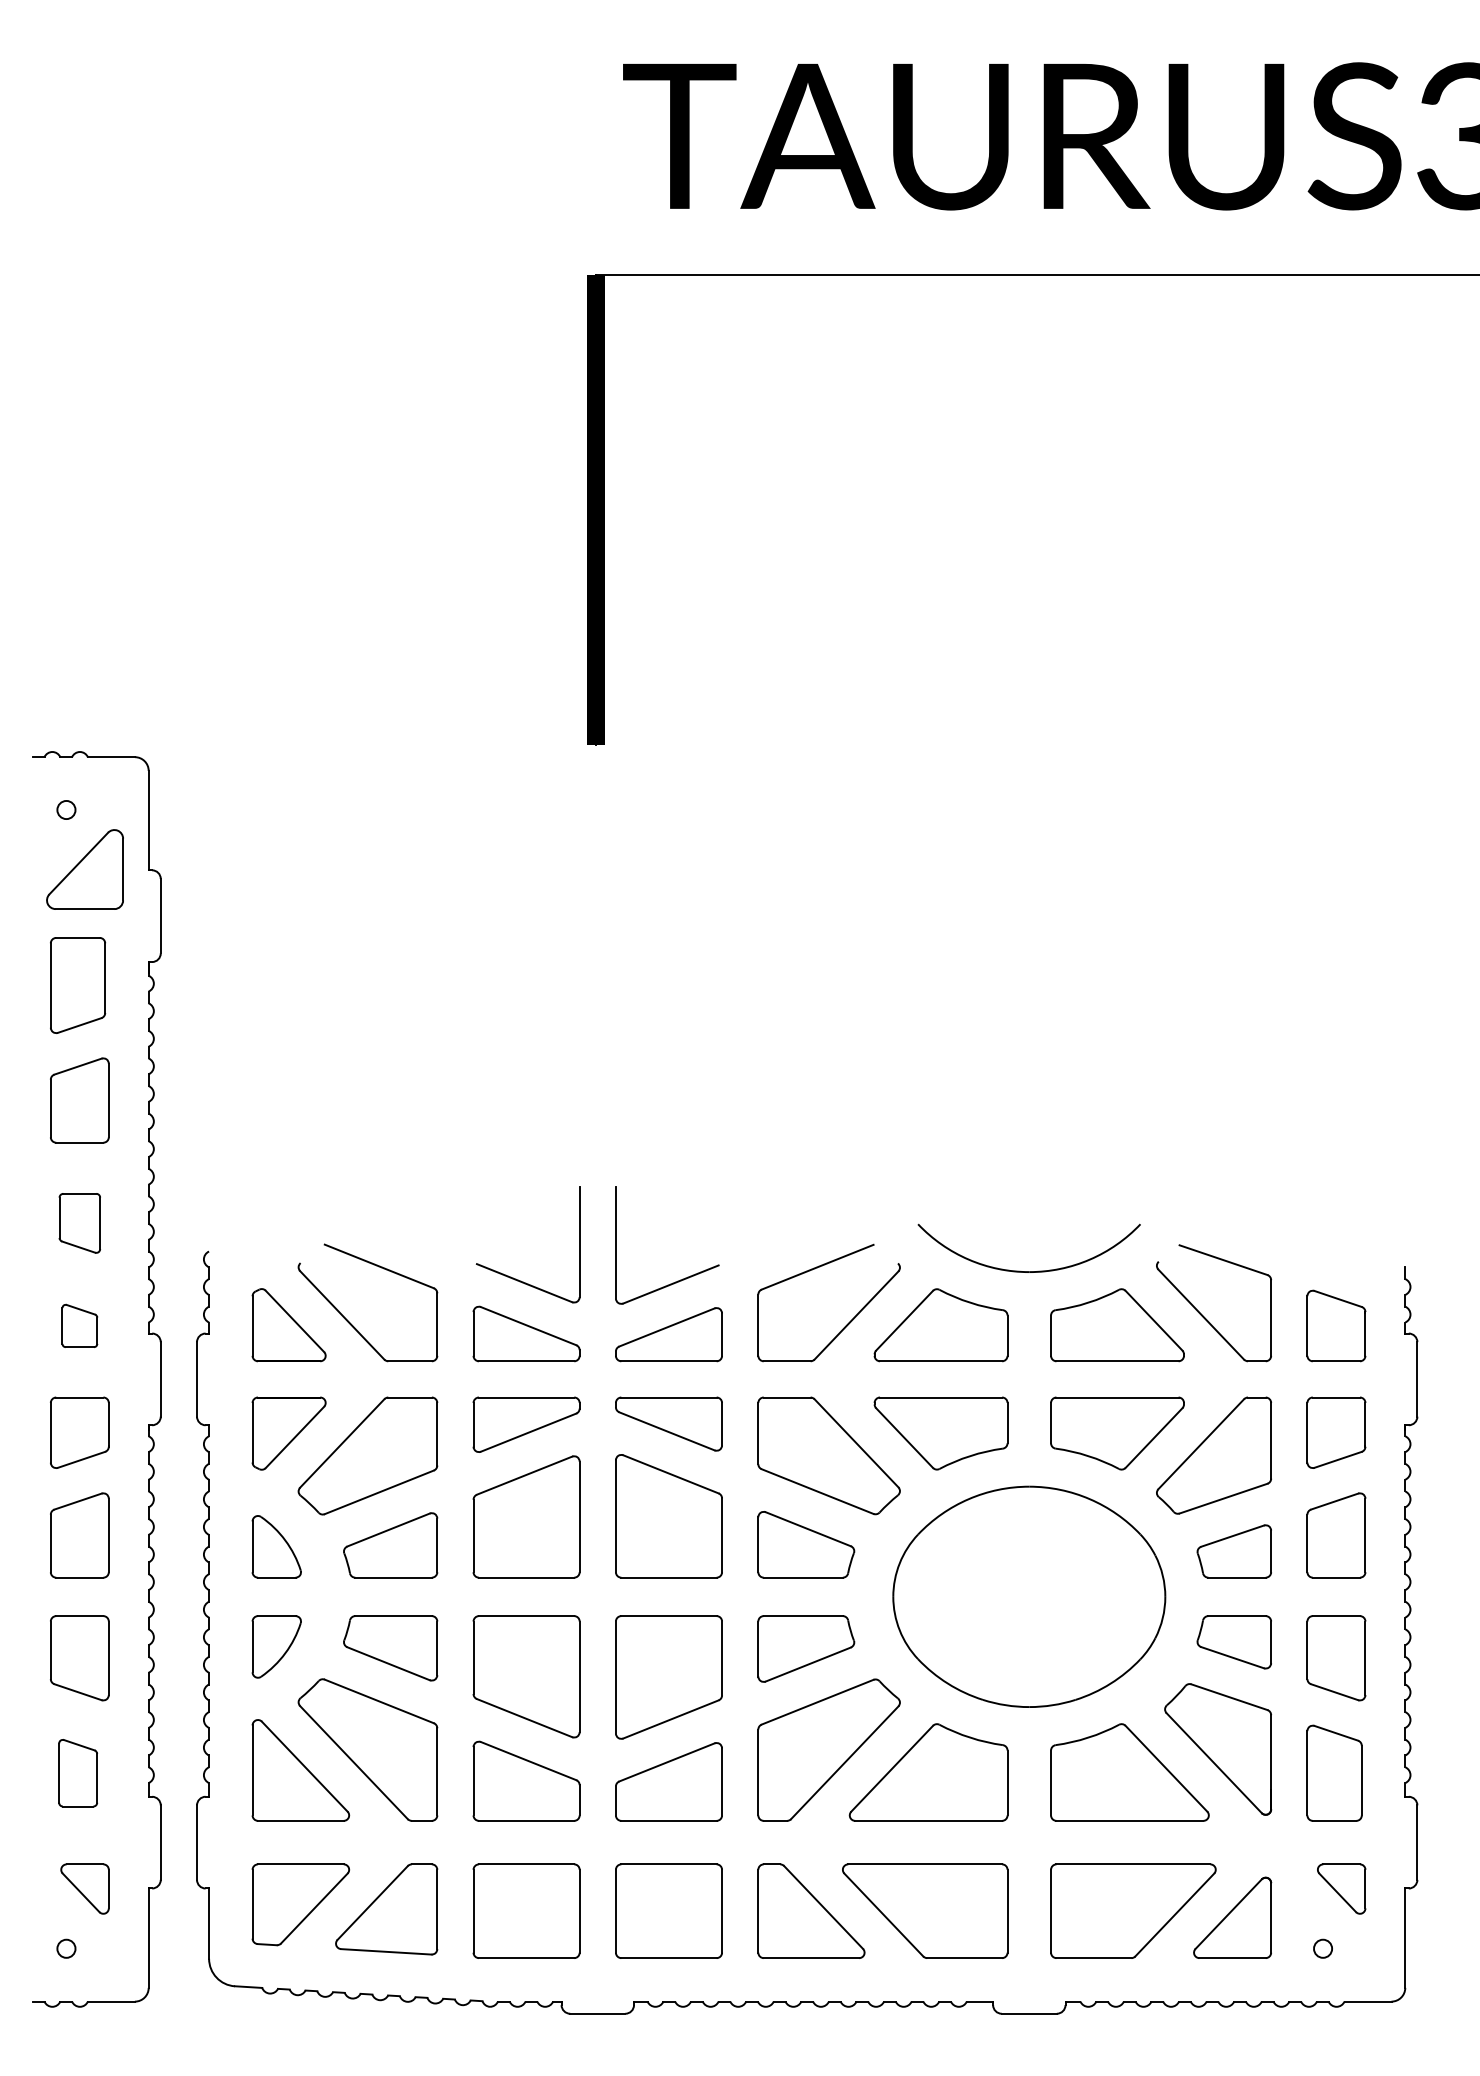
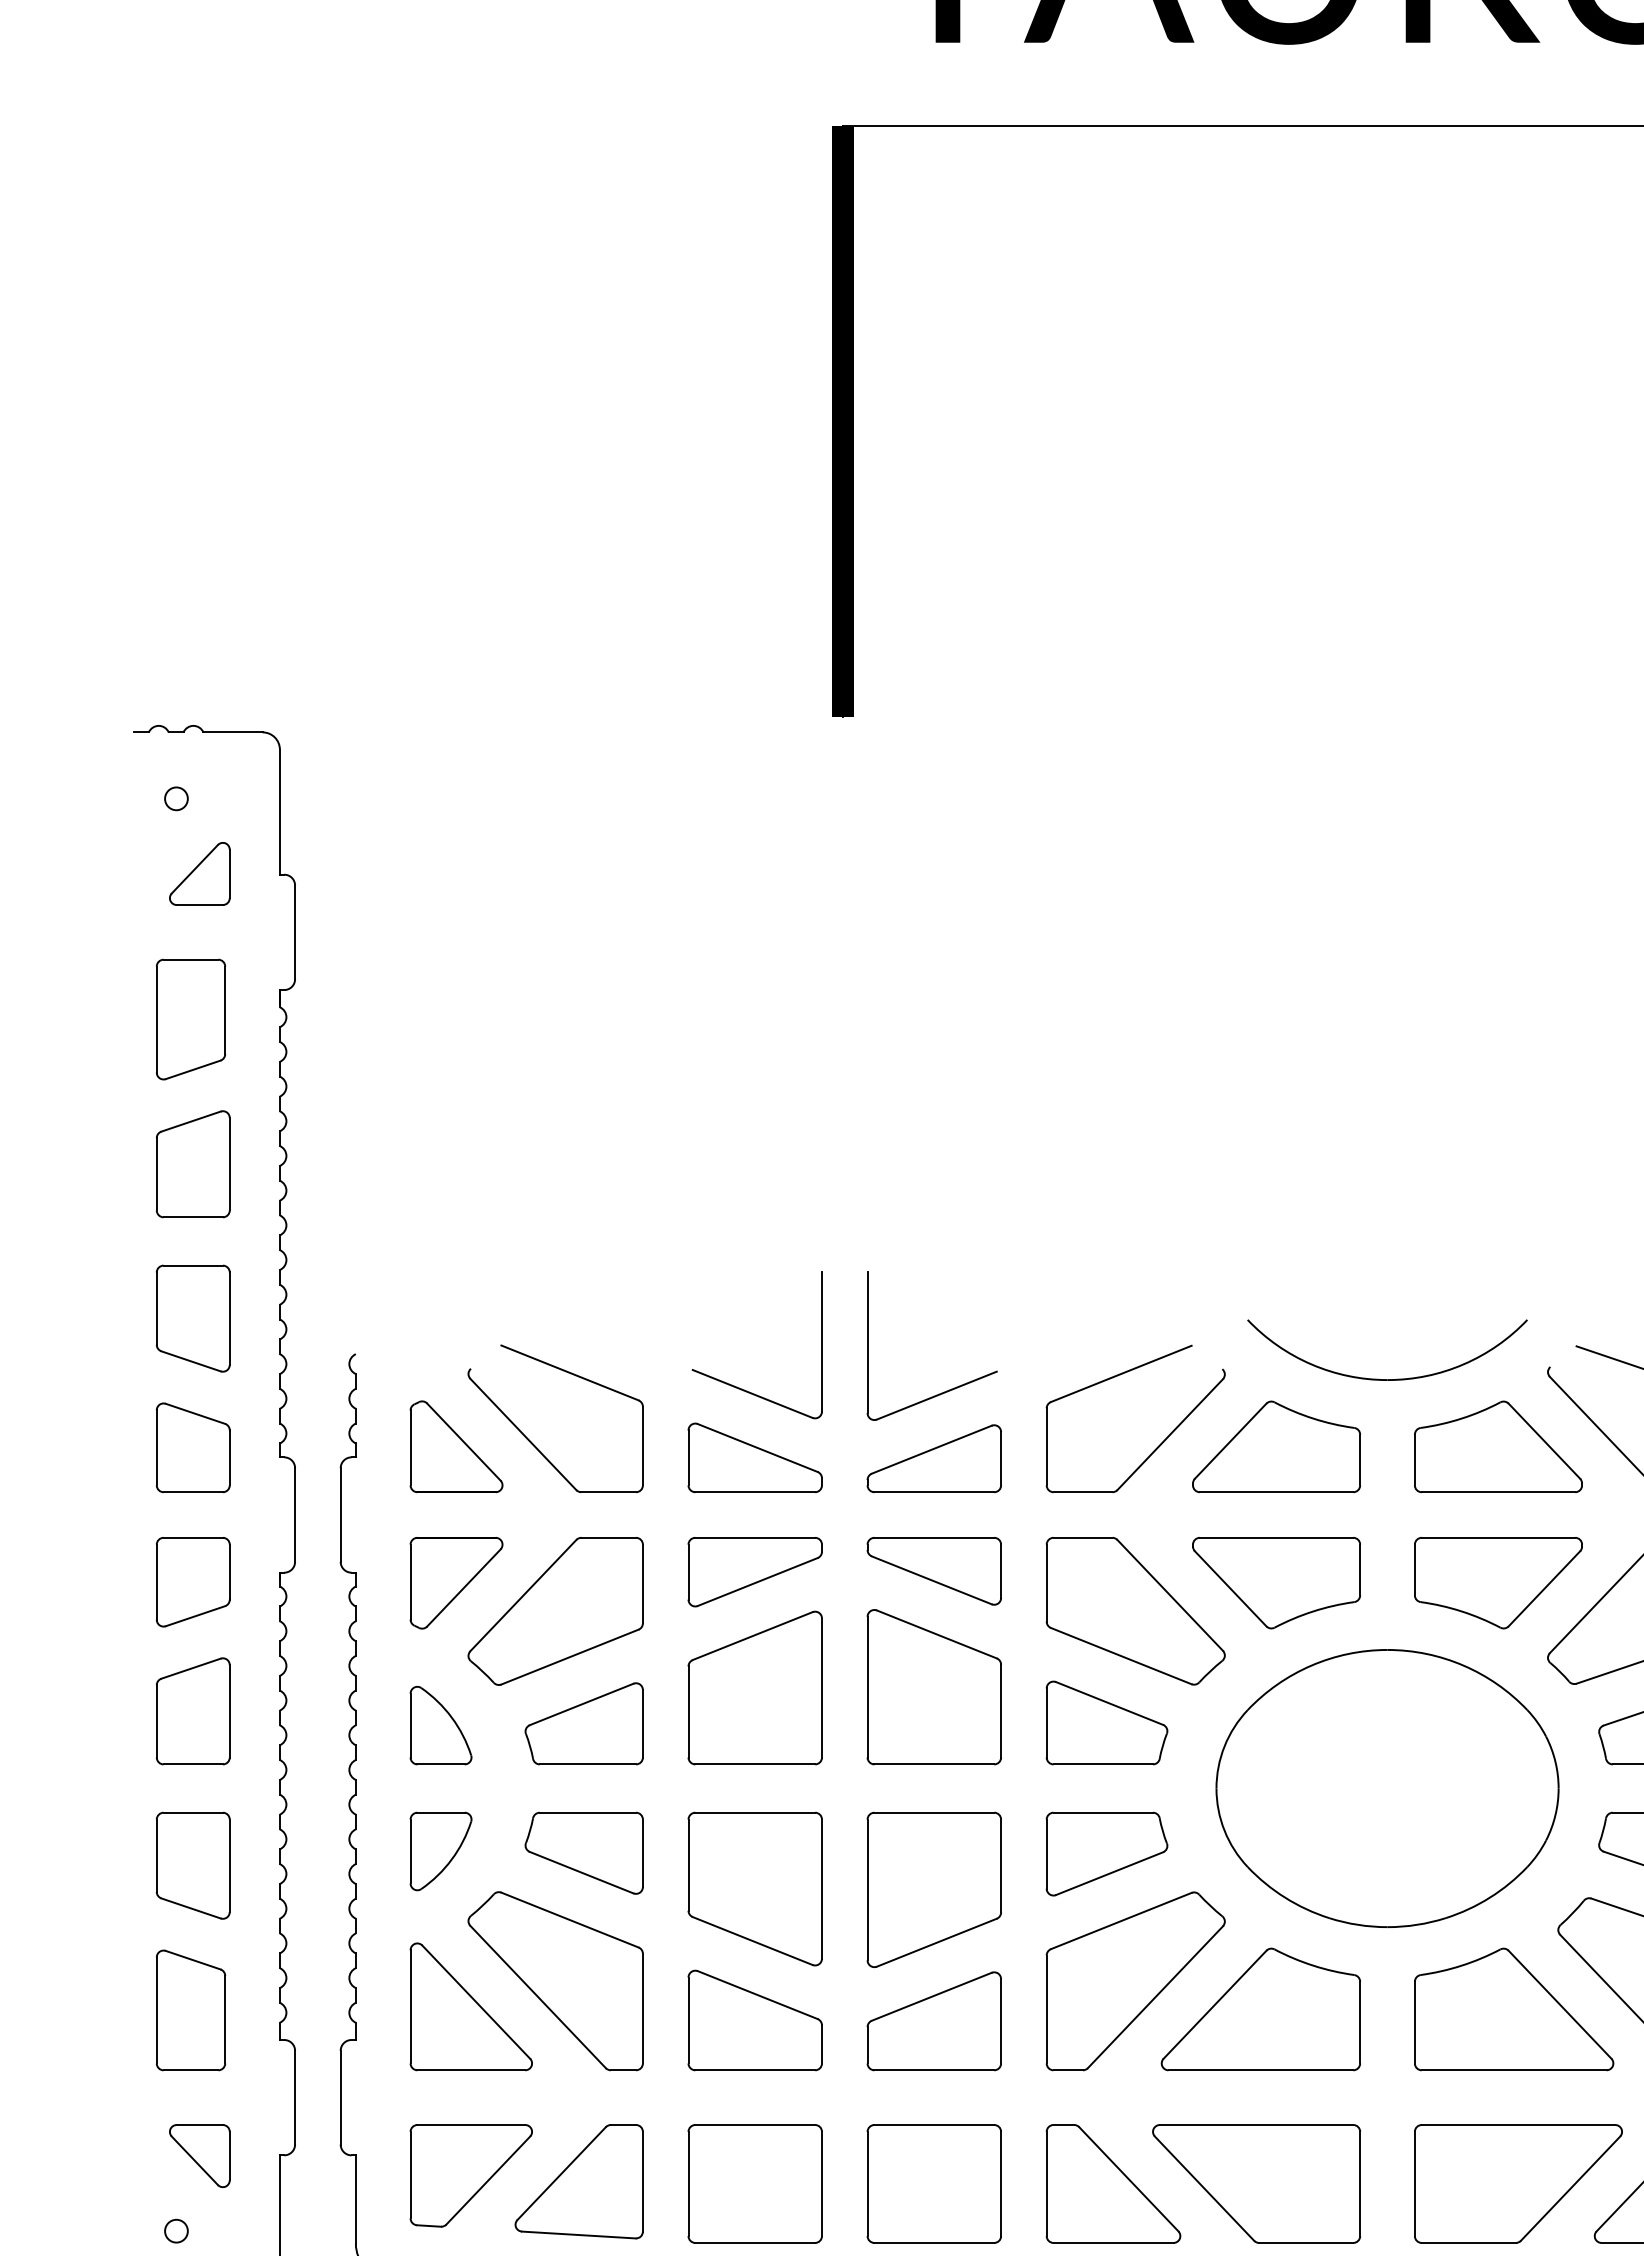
part: (84, 869) -> (199, 873), size x0.62
part: (79, 1223) -> (192, 1318), size x1.43
part: (79, 1325) -> (192, 1447), size x1.67
part: (78, 1772) -> (191, 2009), size x1.43

